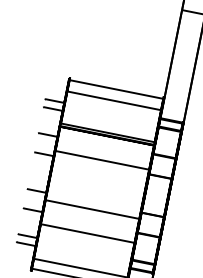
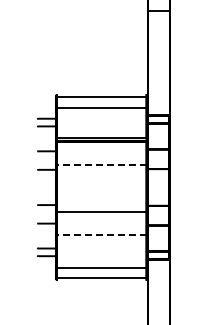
line: (102, 160) -> (101, 164), solid -> dashed
line: (87, 234) -> (101, 235), solid -> dashed

